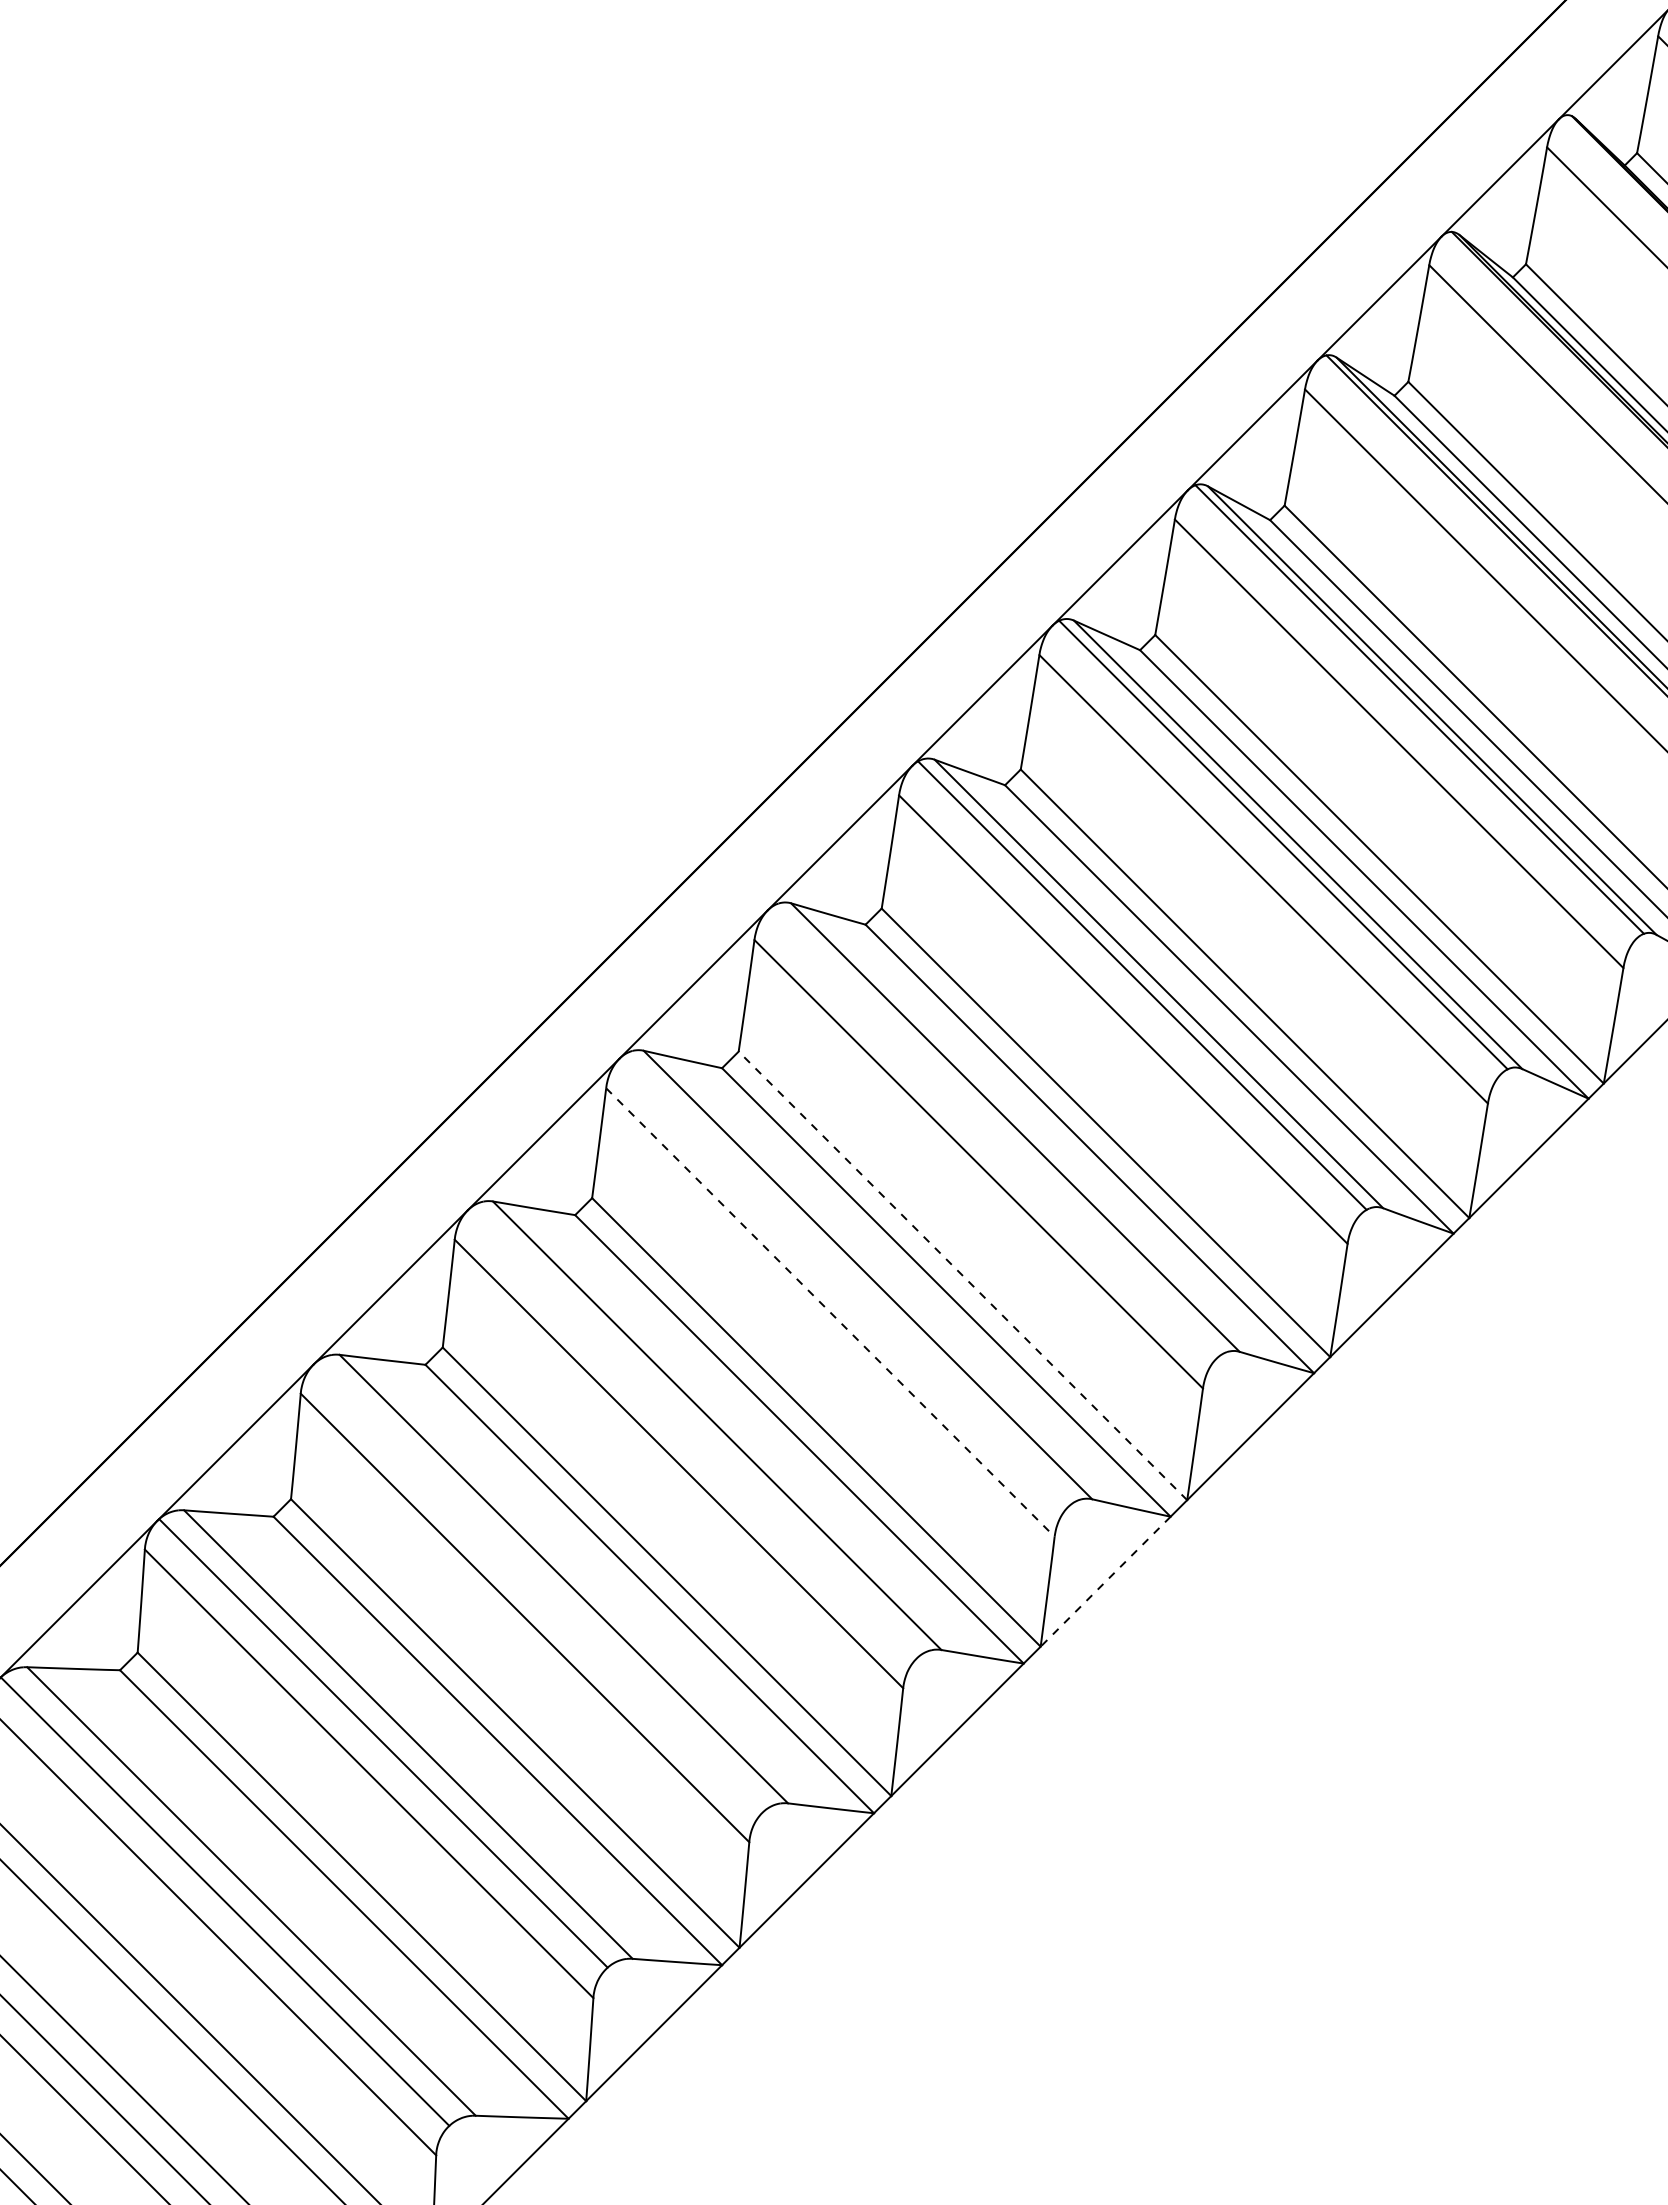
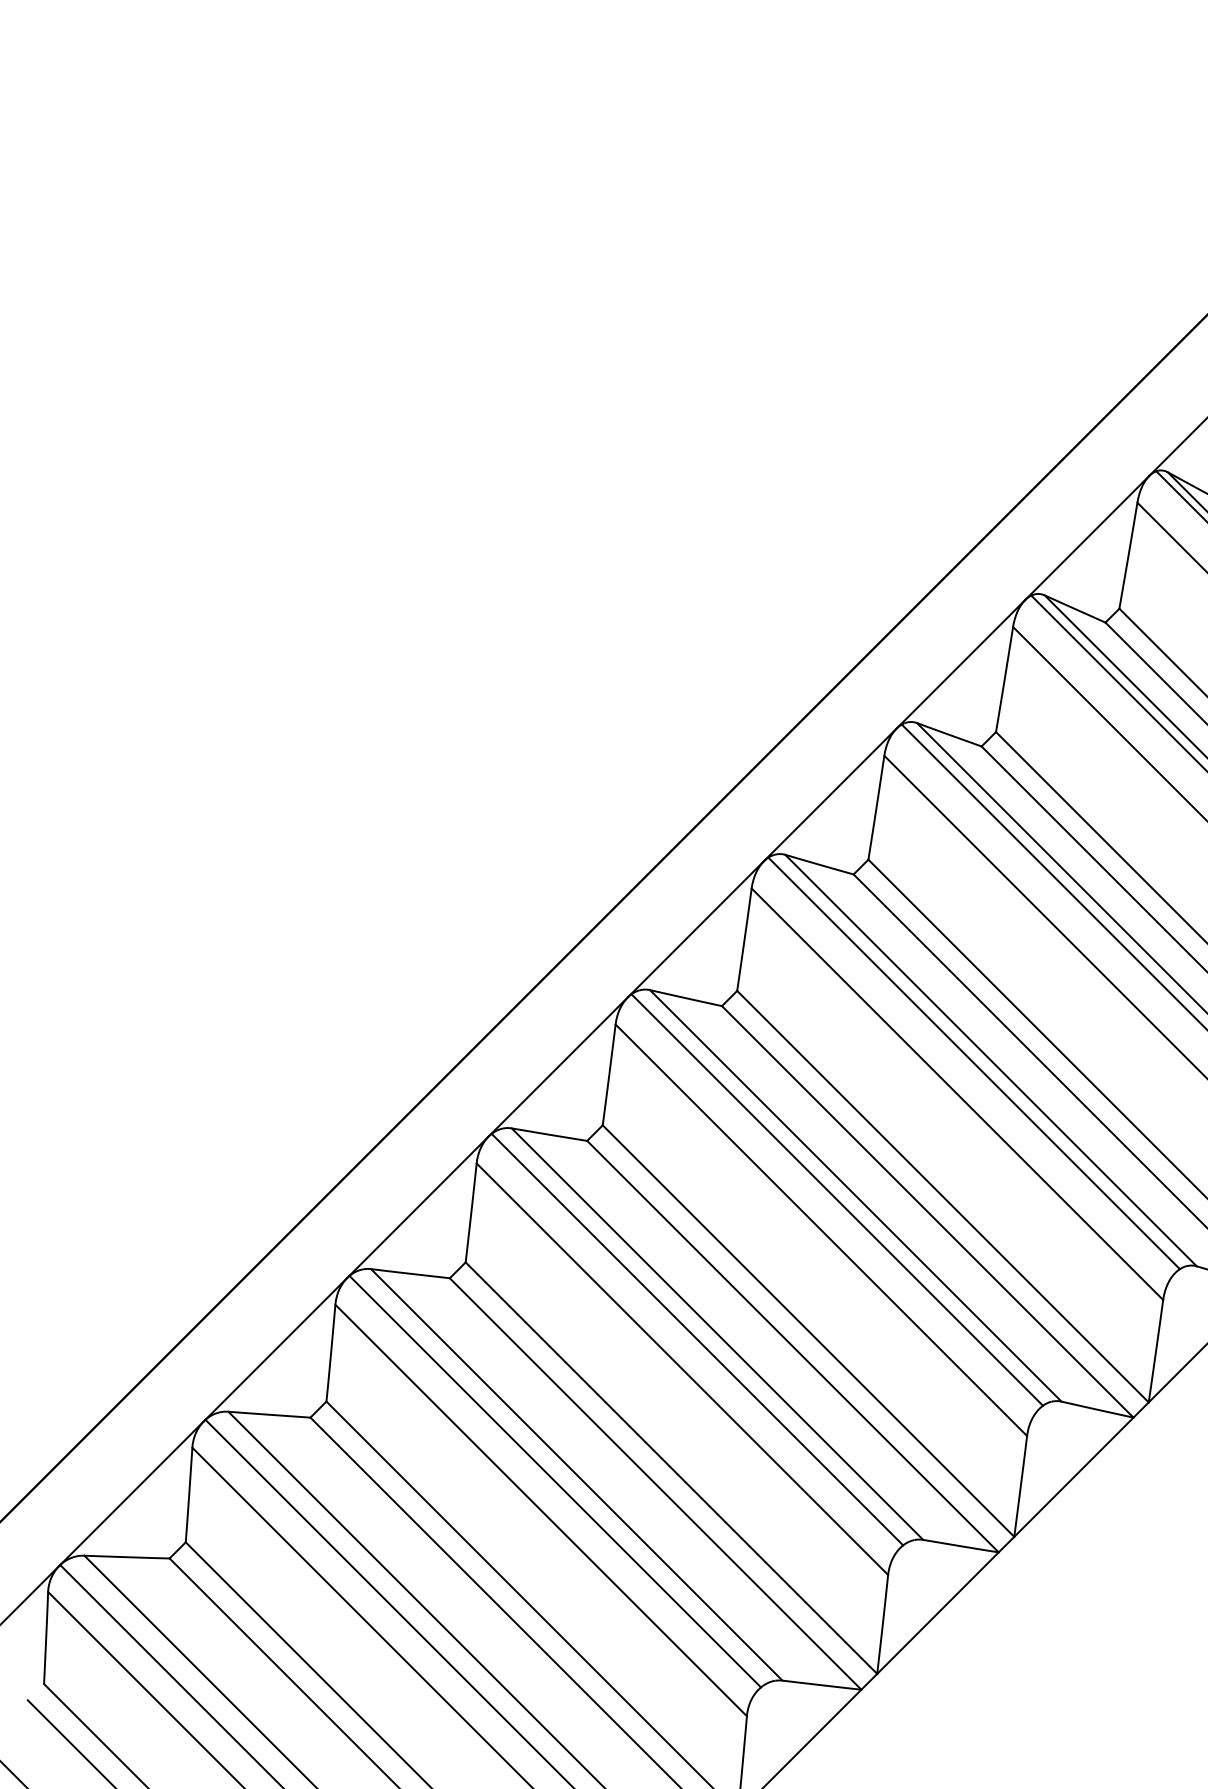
line: (996, 1130) -> (973, 1063), added
line: (962, 1275) -> (942, 1196), dashed -> solid
line: (847, 1279) -> (837, 1199), added
line: (830, 1312) -> (821, 1230), dashed -> solid
line: (695, 1431) -> (697, 1339), added
line: (1105, 1581) -> (1073, 1477), dashed -> solid
line: (540, 1586) -> (555, 1481), added

